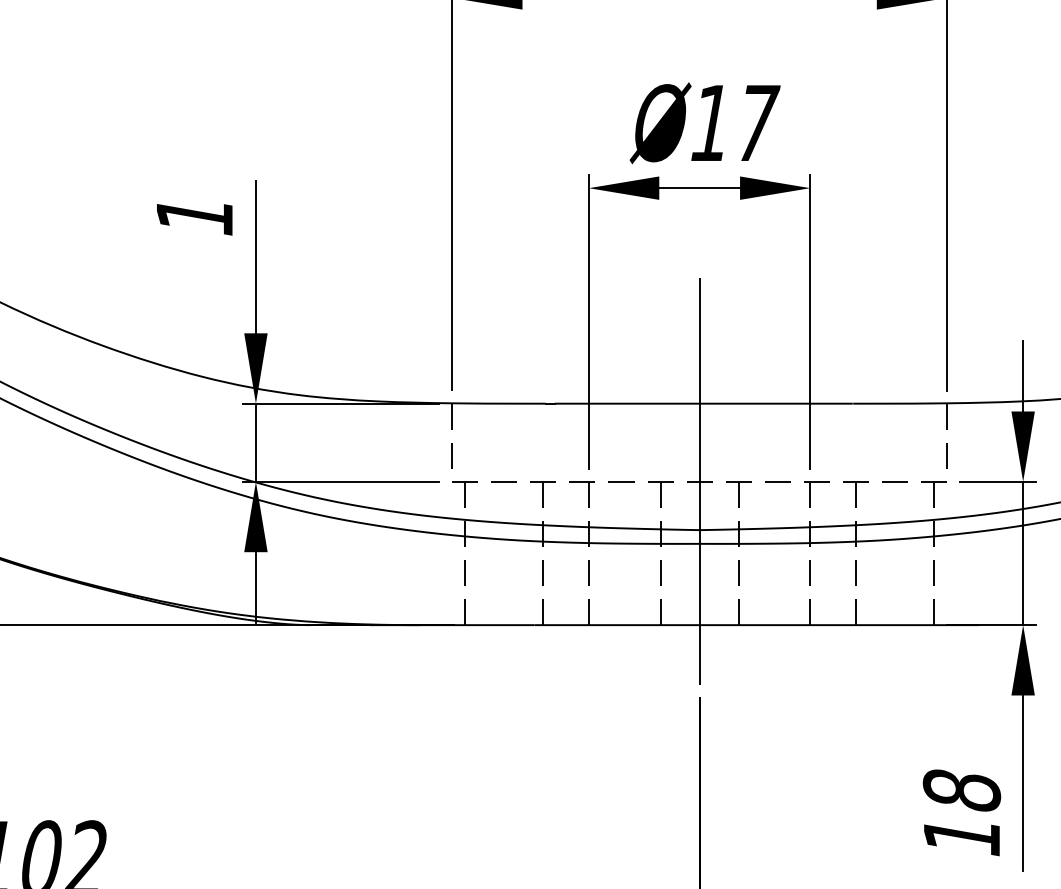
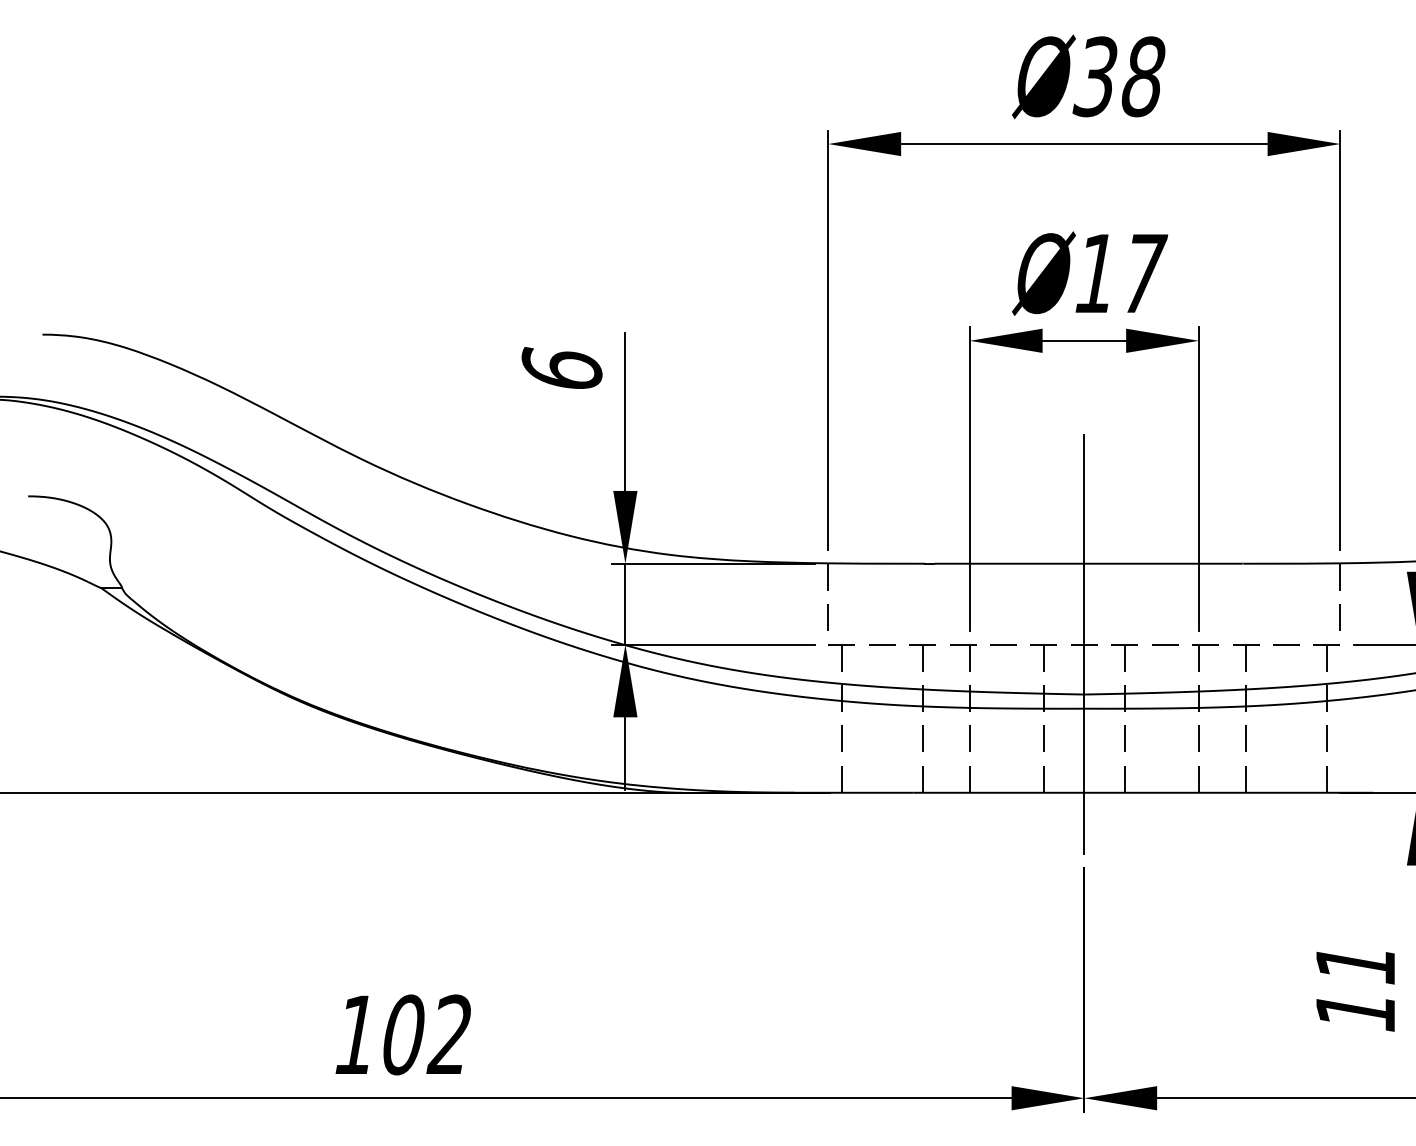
text: (194, 214) -> (561, 368), 1 -> 6
text: (961, 790) -> (1355, 963), 18 -> 11

